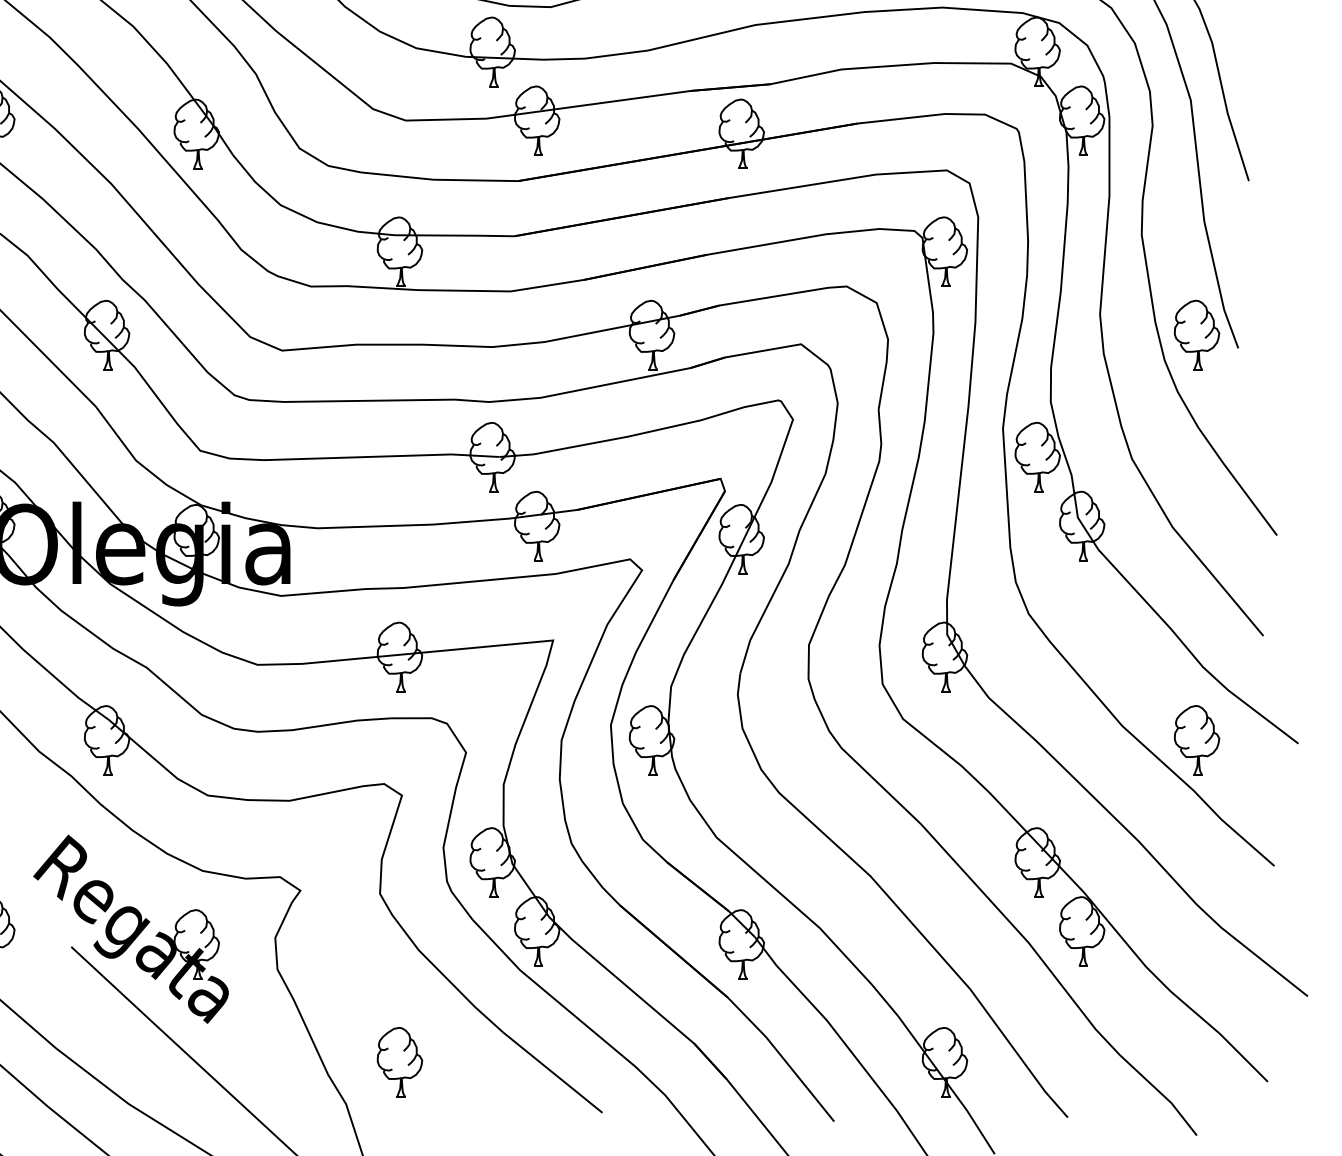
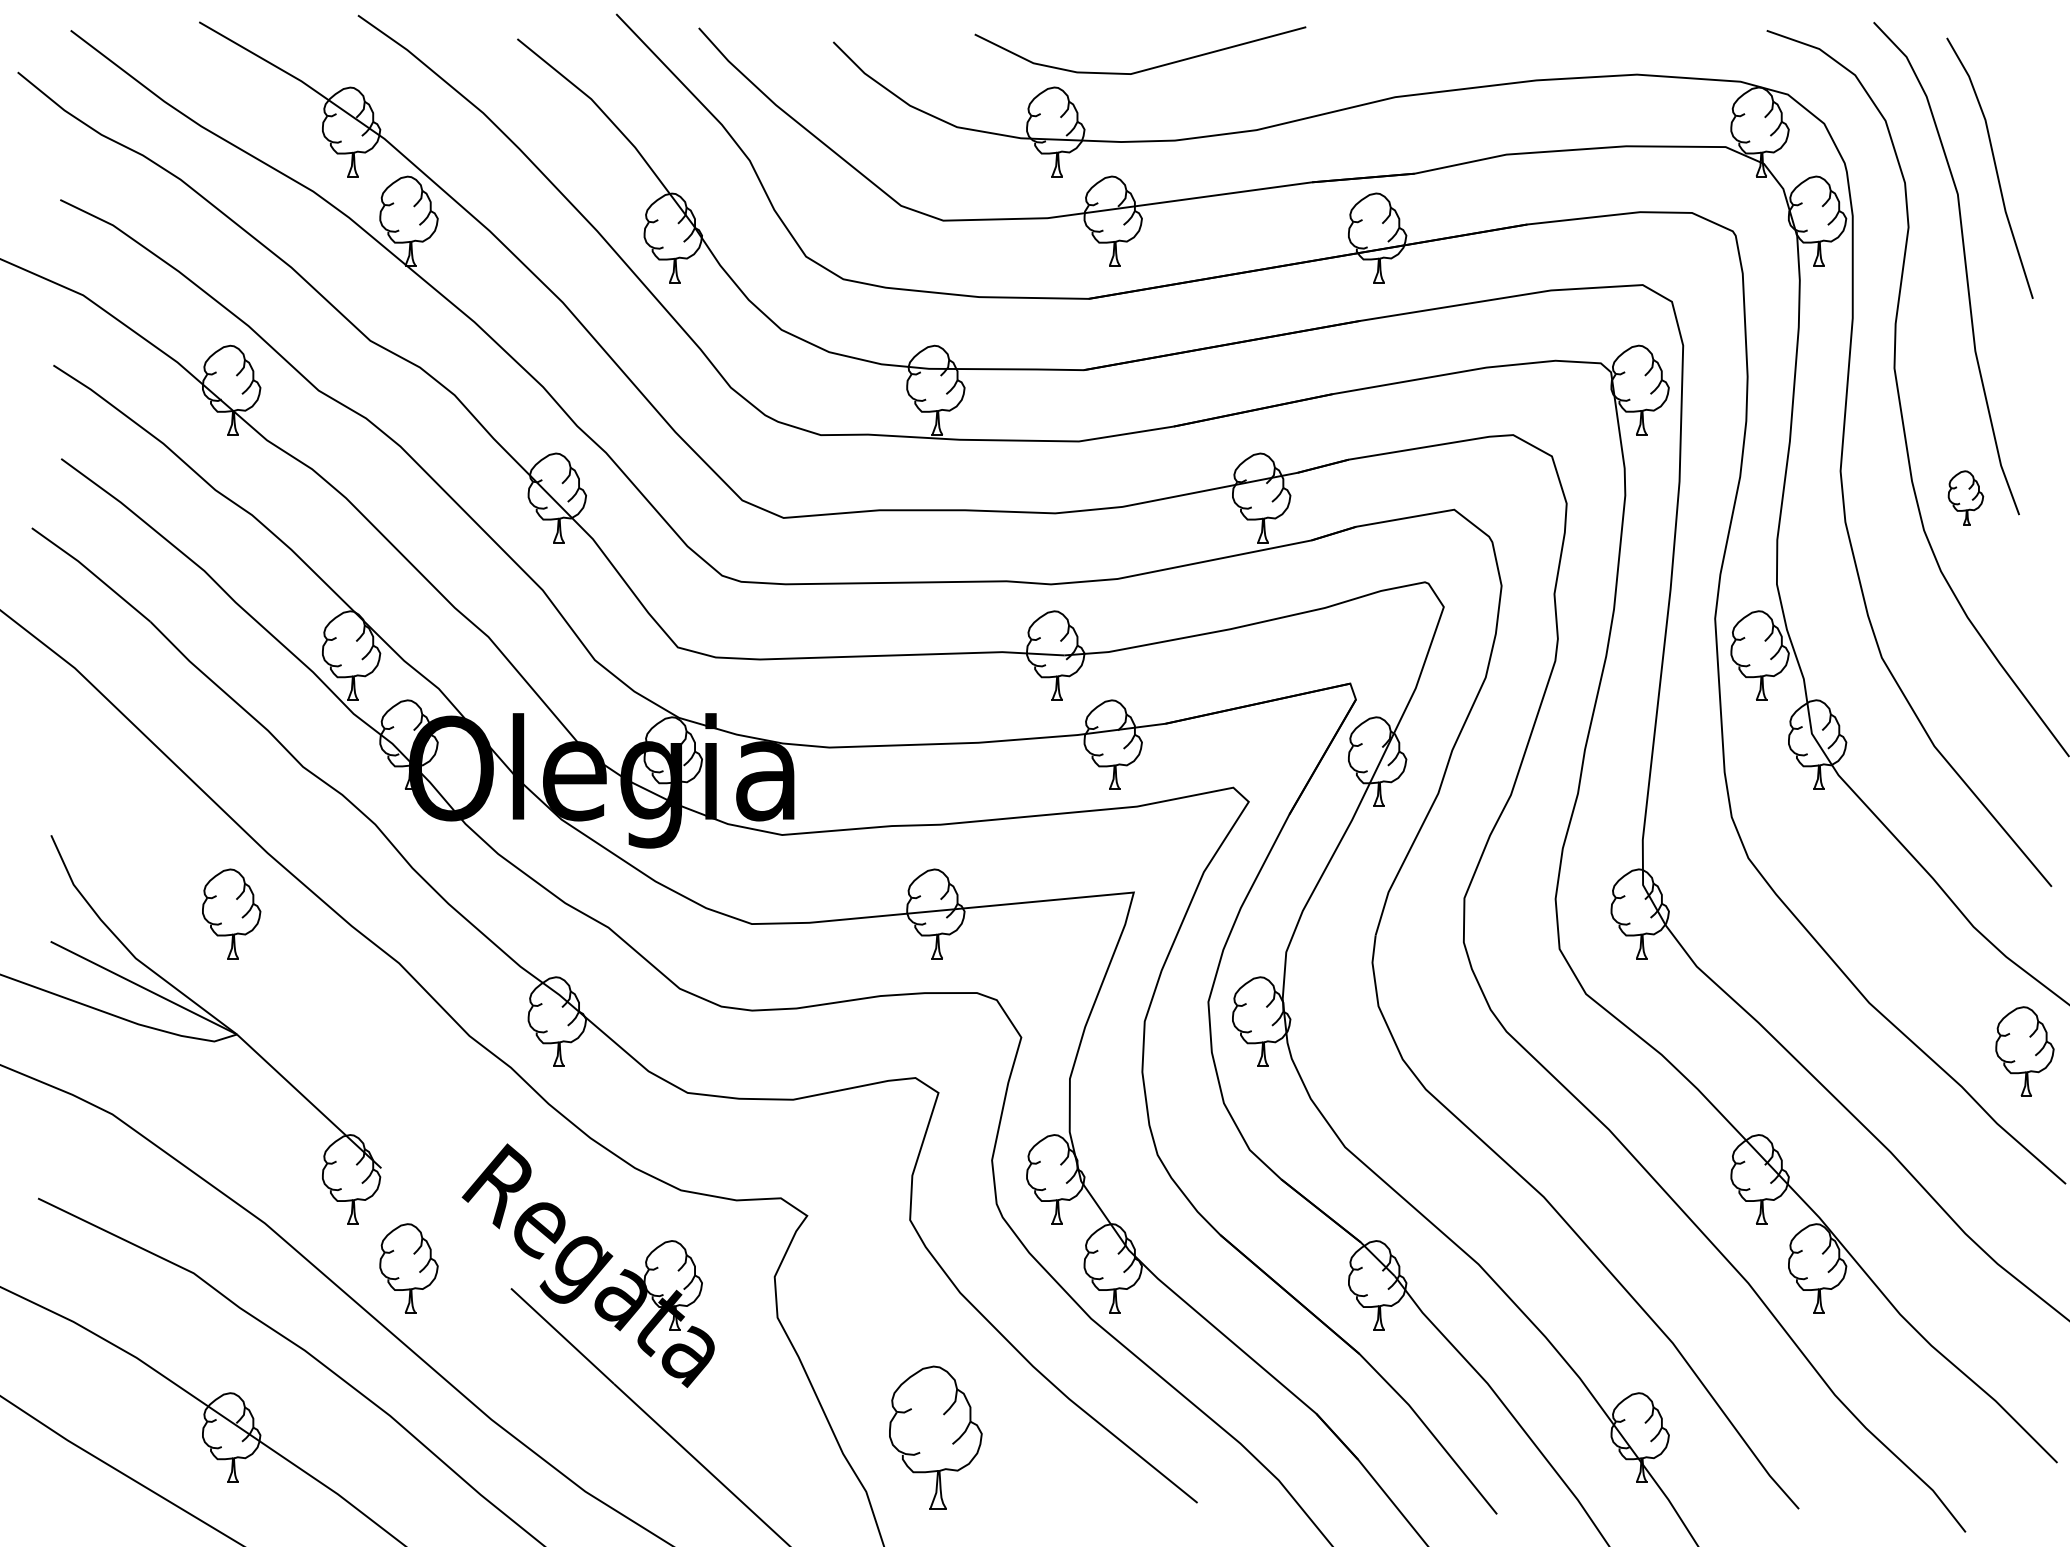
part: (1196, 334) -> (1965, 497), size x0.6
part: (1196, 740) -> (2024, 1051), moved
part: (399, 1062) -> (935, 1437), size x1.6

